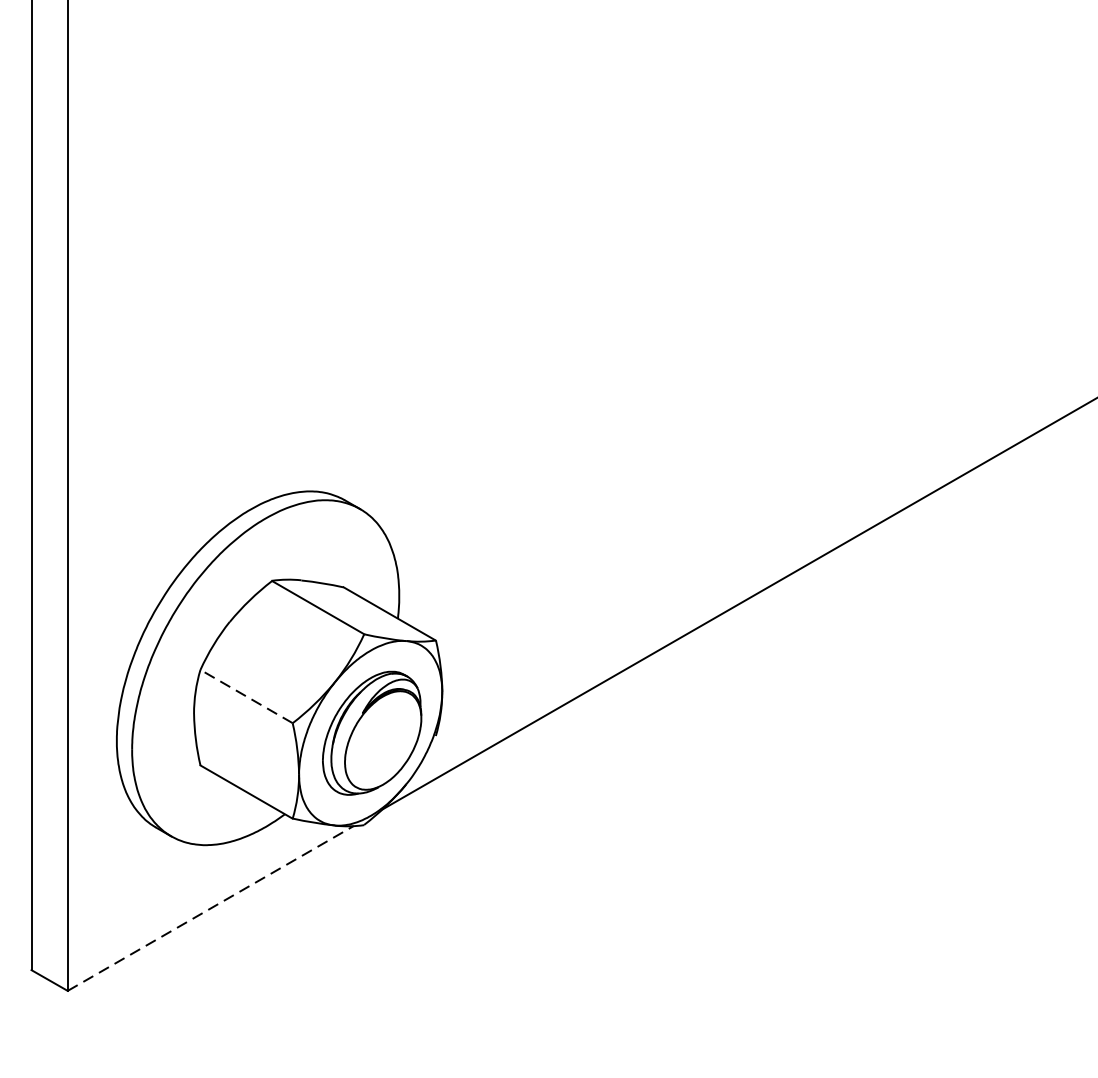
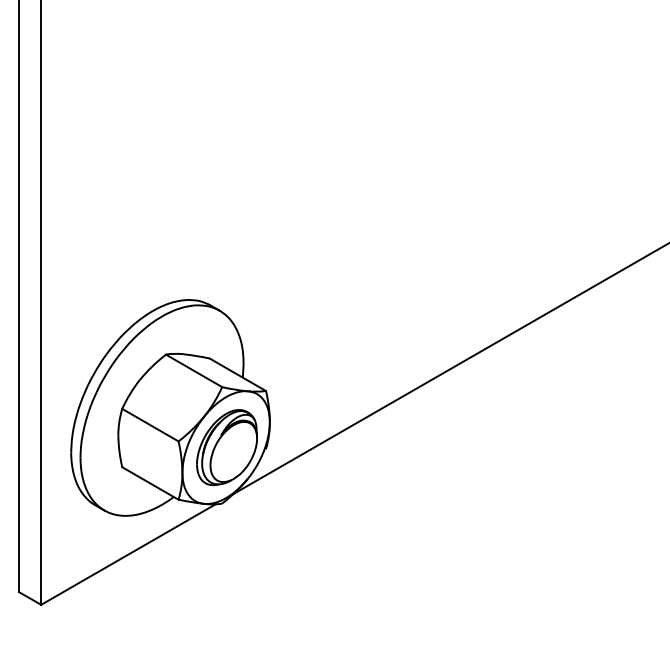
line: (245, 695) -> (149, 424), dashed -> solid
line: (210, 908) -> (128, 554), dashed -> solid

